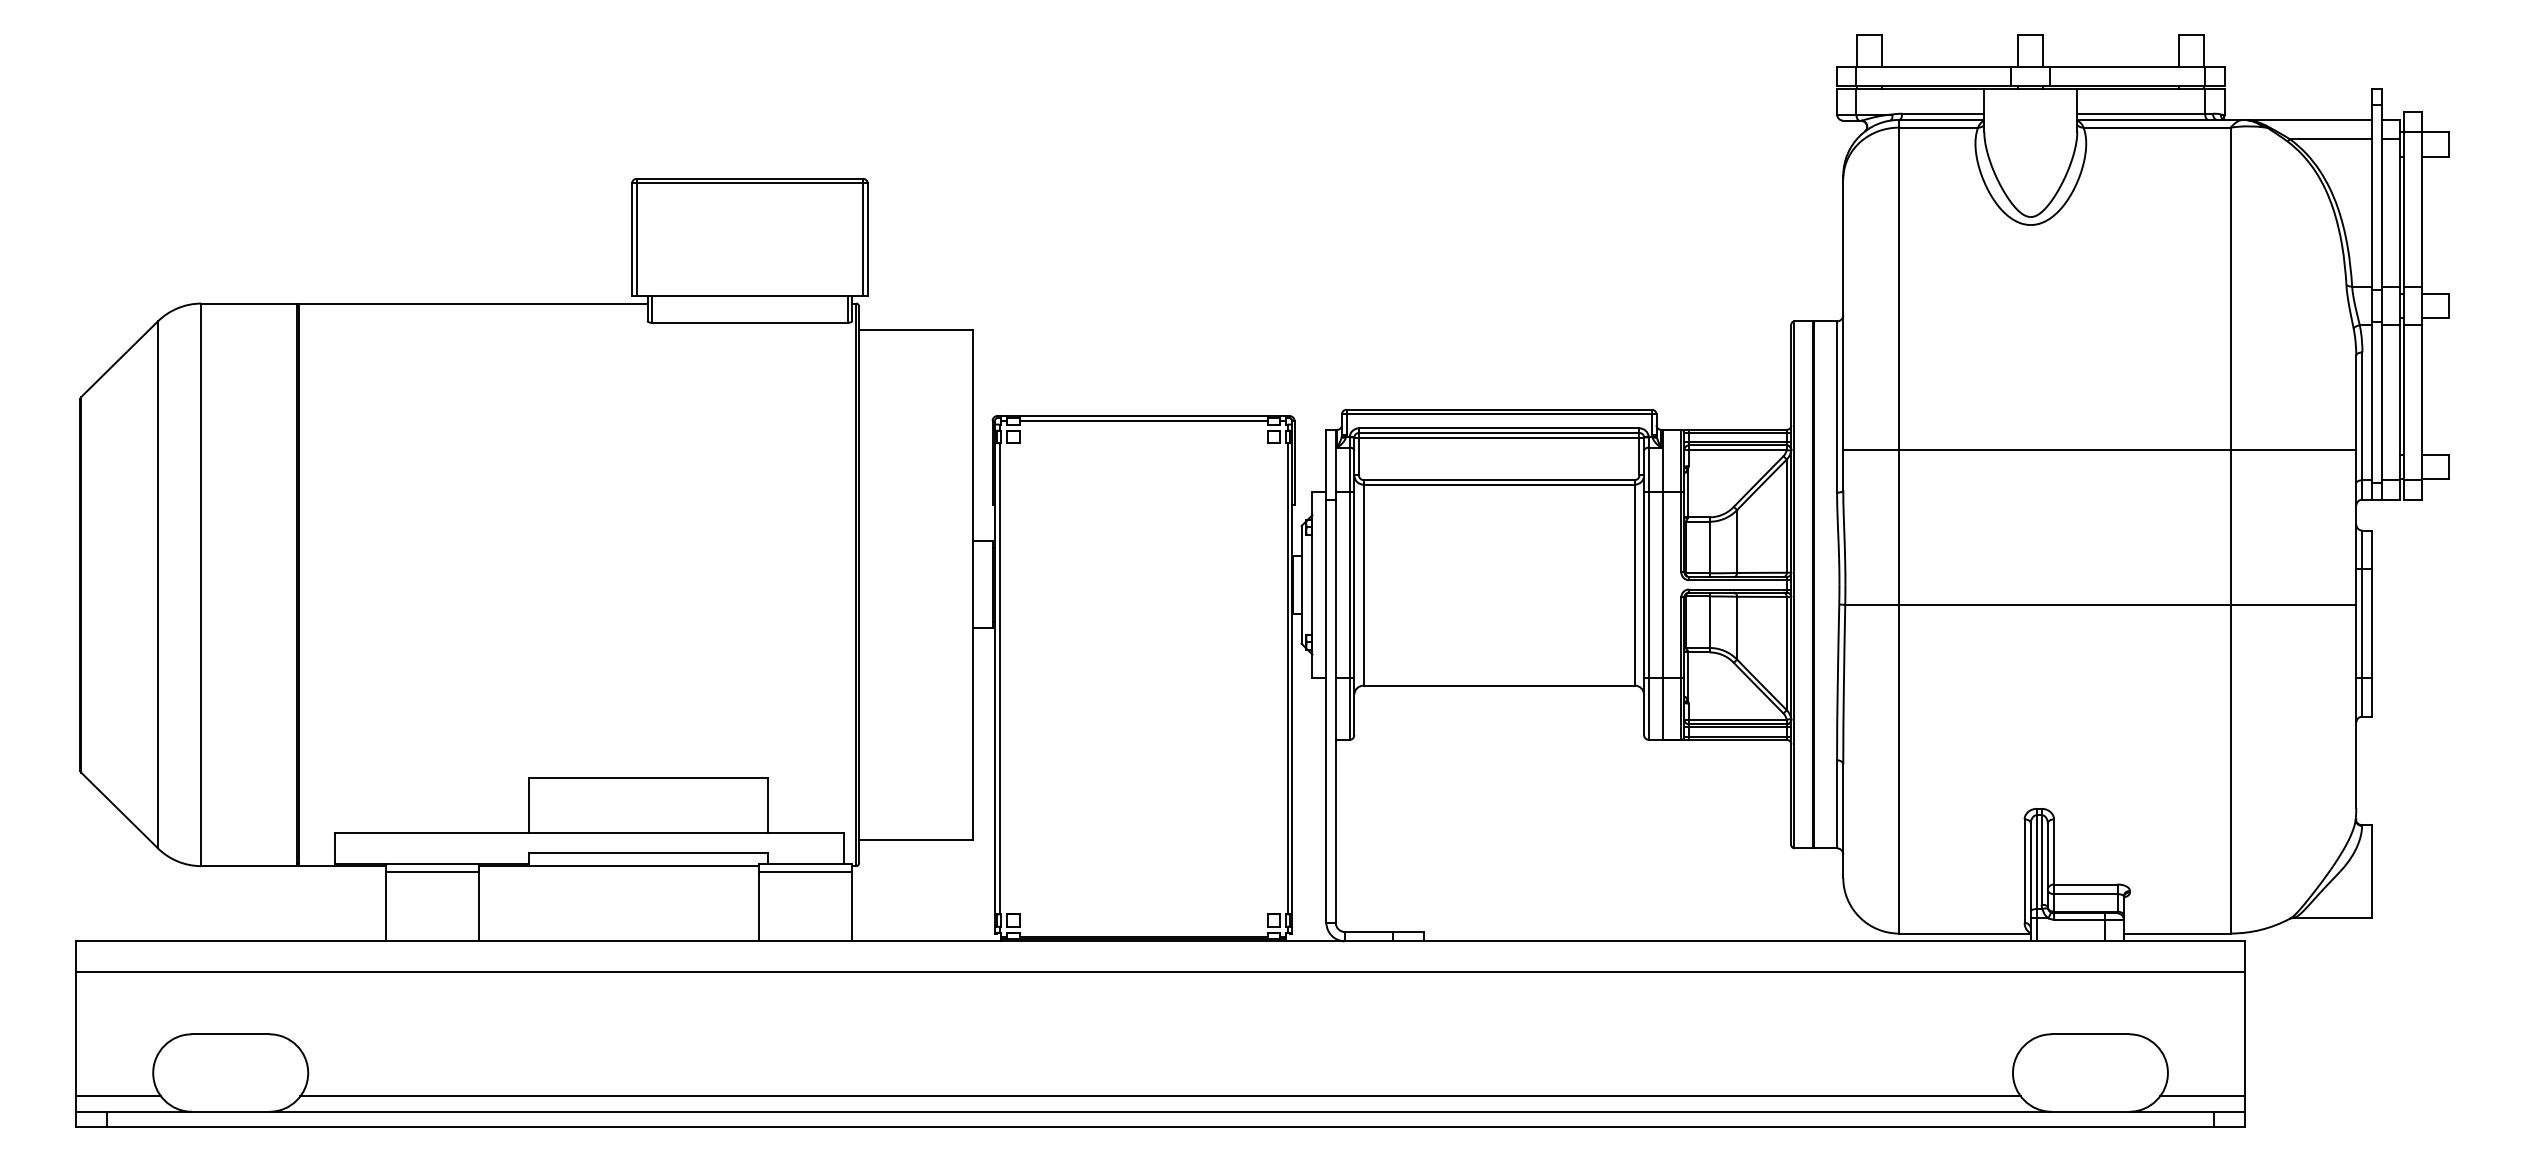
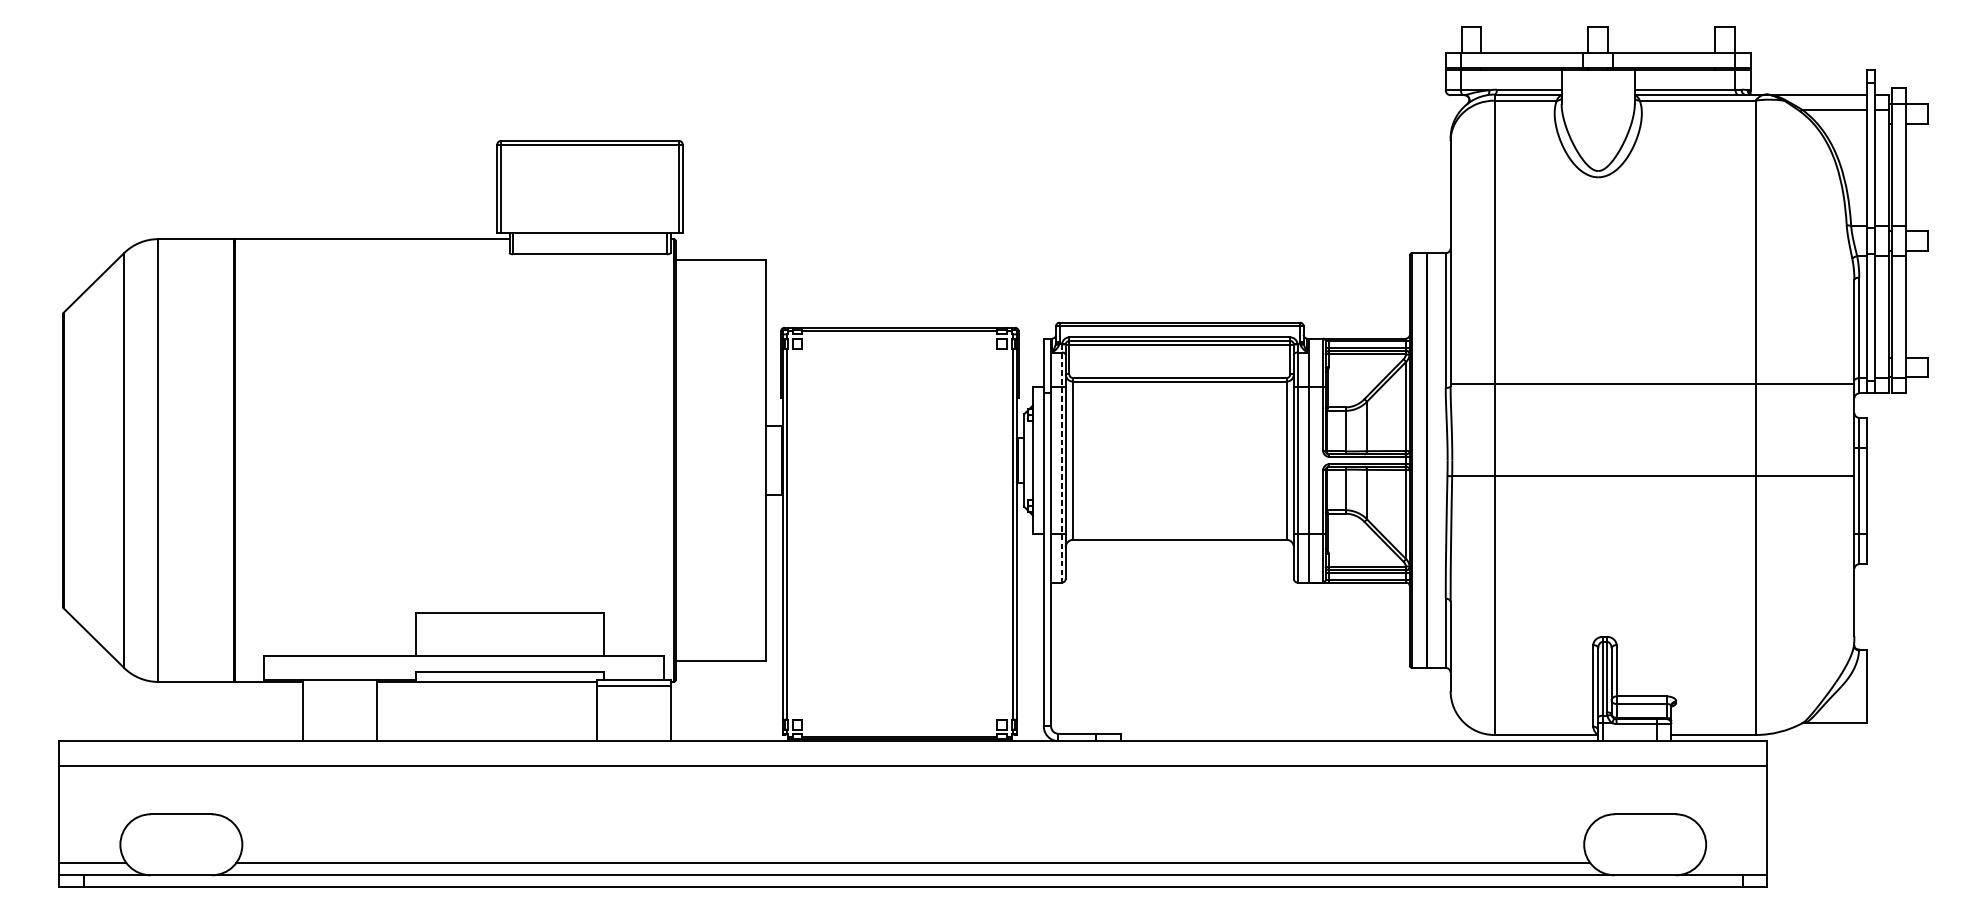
line: (2099, 450) -> (1652, 384), moved
line: (1349, 589) -> (1061, 464), solid -> dashed
line: (431, 871) -> (339, 686), removed
line: (2202, 1096) -> (1733, 863), removed

